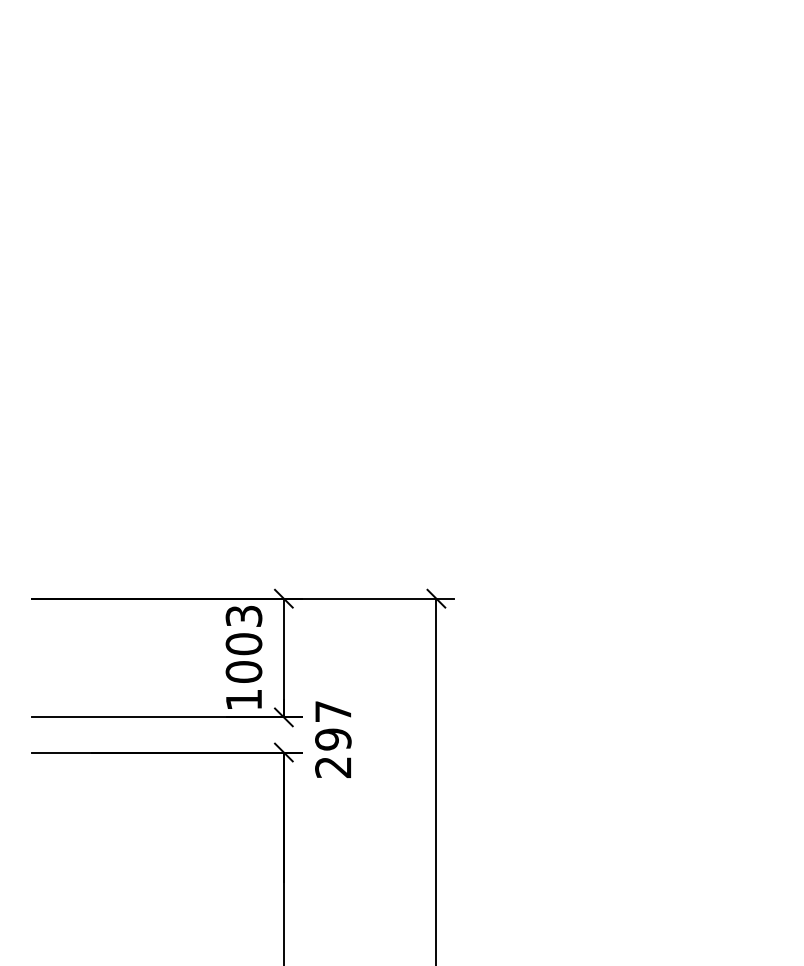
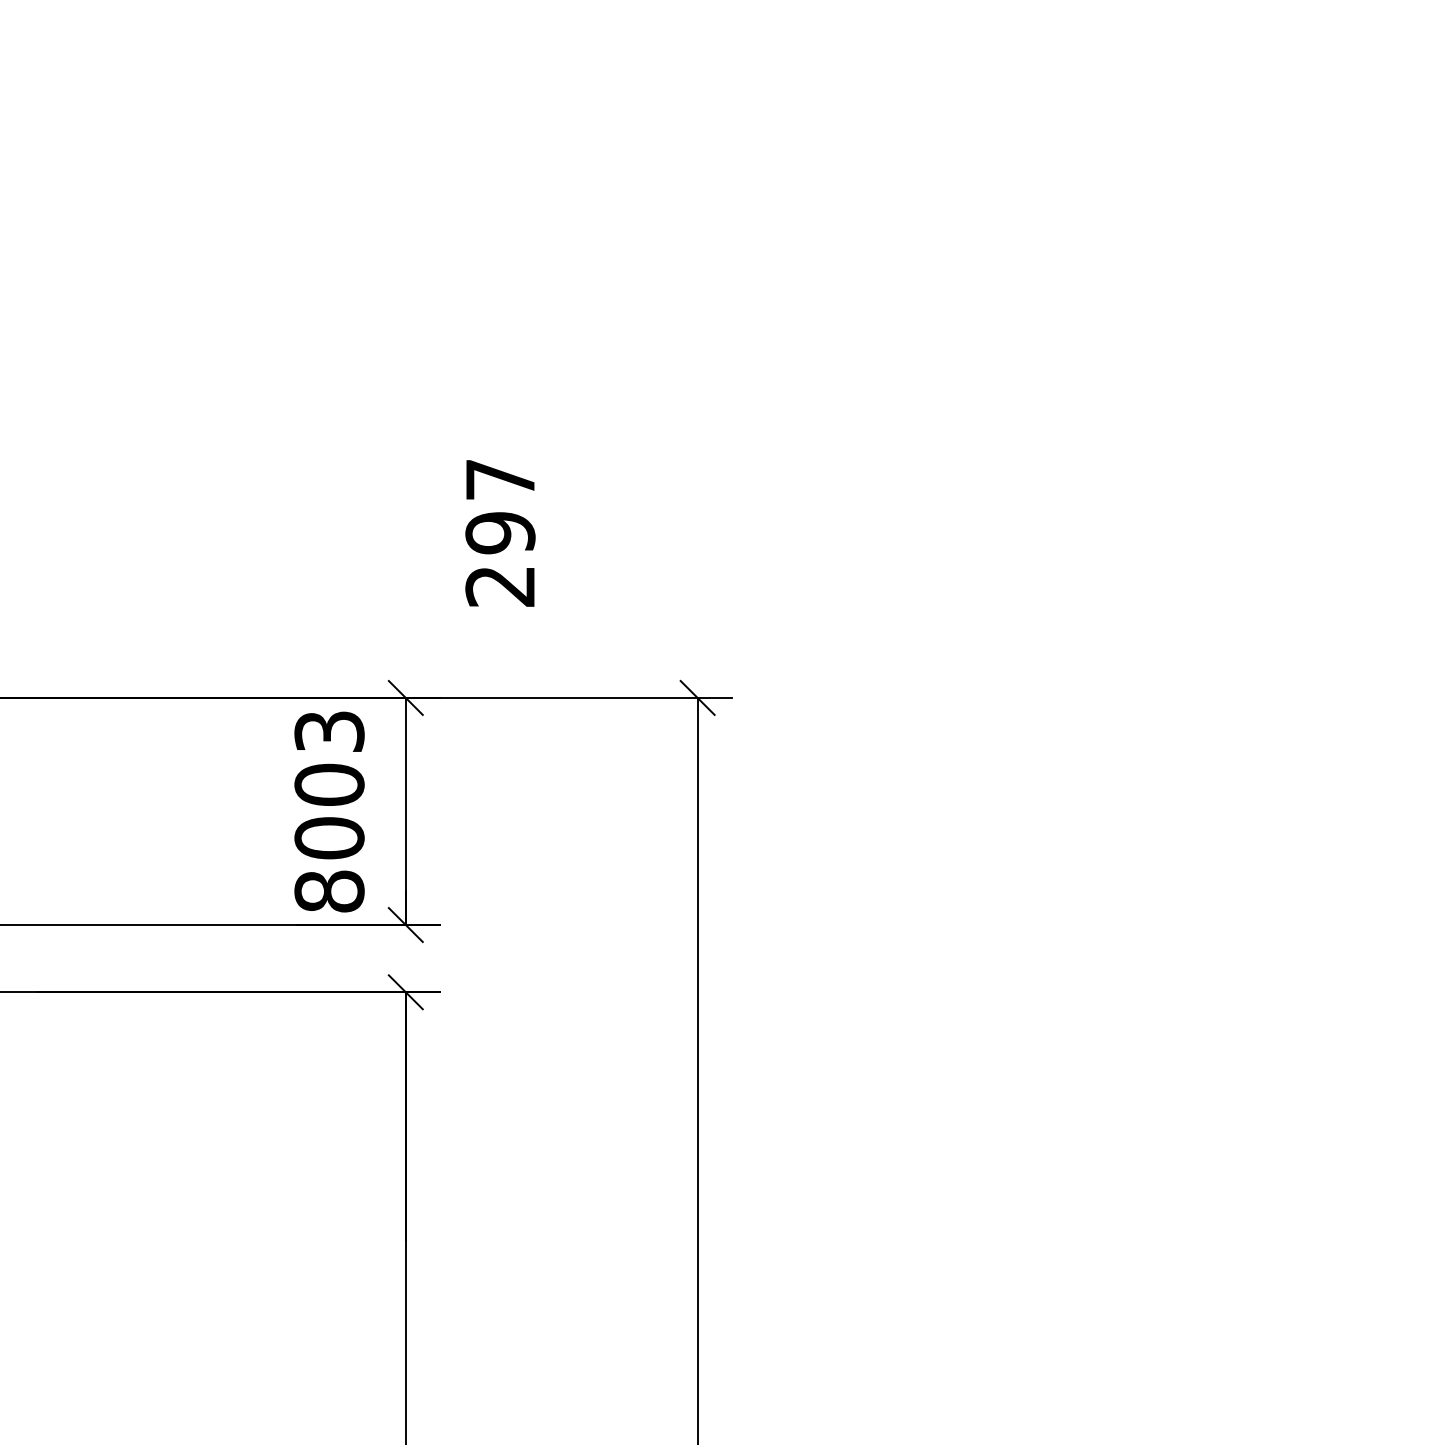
text: (243, 699) -> (328, 890), 1003 -> 8003
text: (333, 739) -> (500, 532), moved

